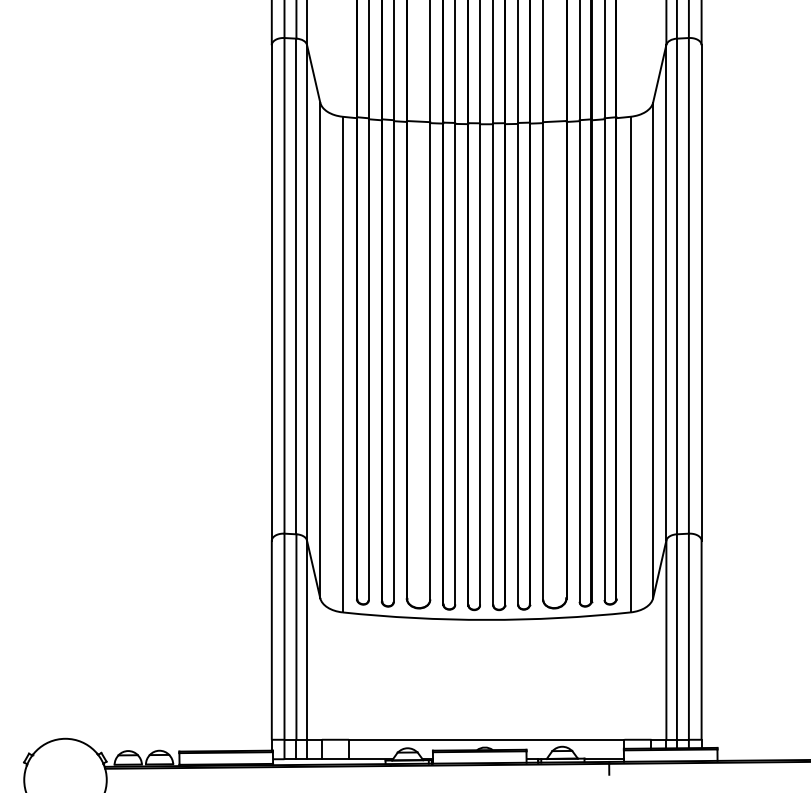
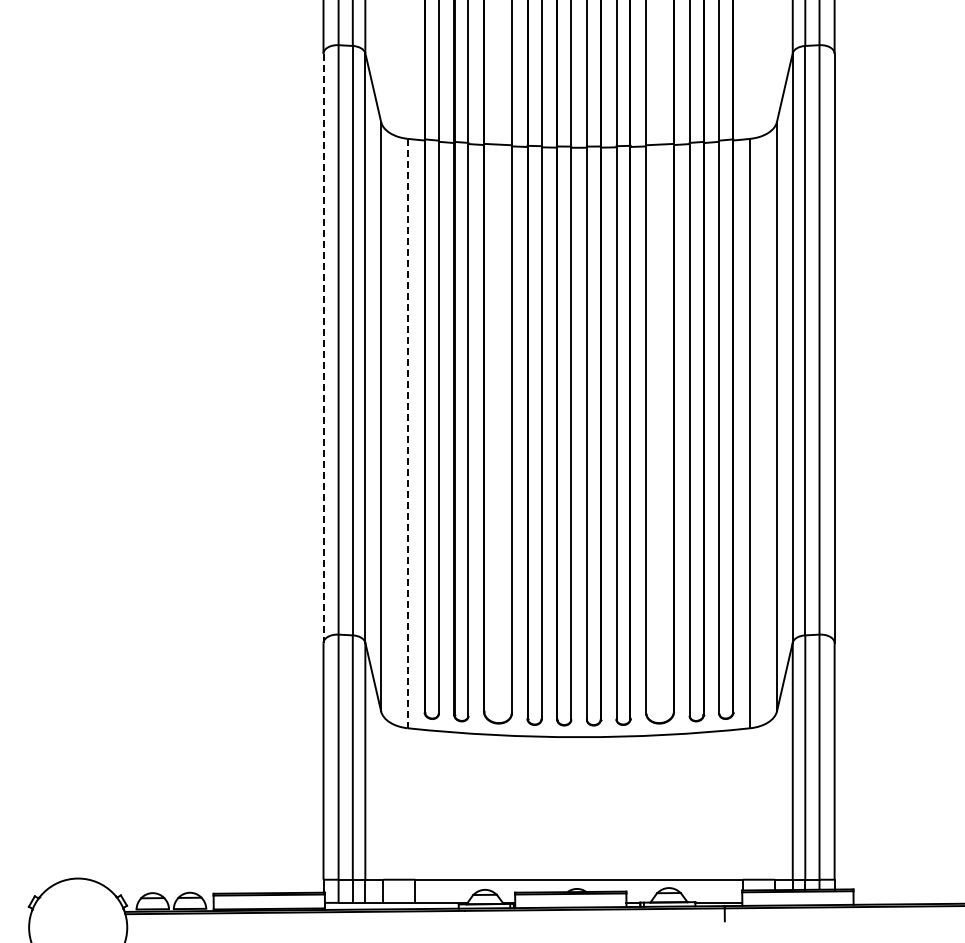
line: (271, 293) -> (323, 348), solid -> dashed
line: (342, 364) -> (407, 433), solid -> dashed

